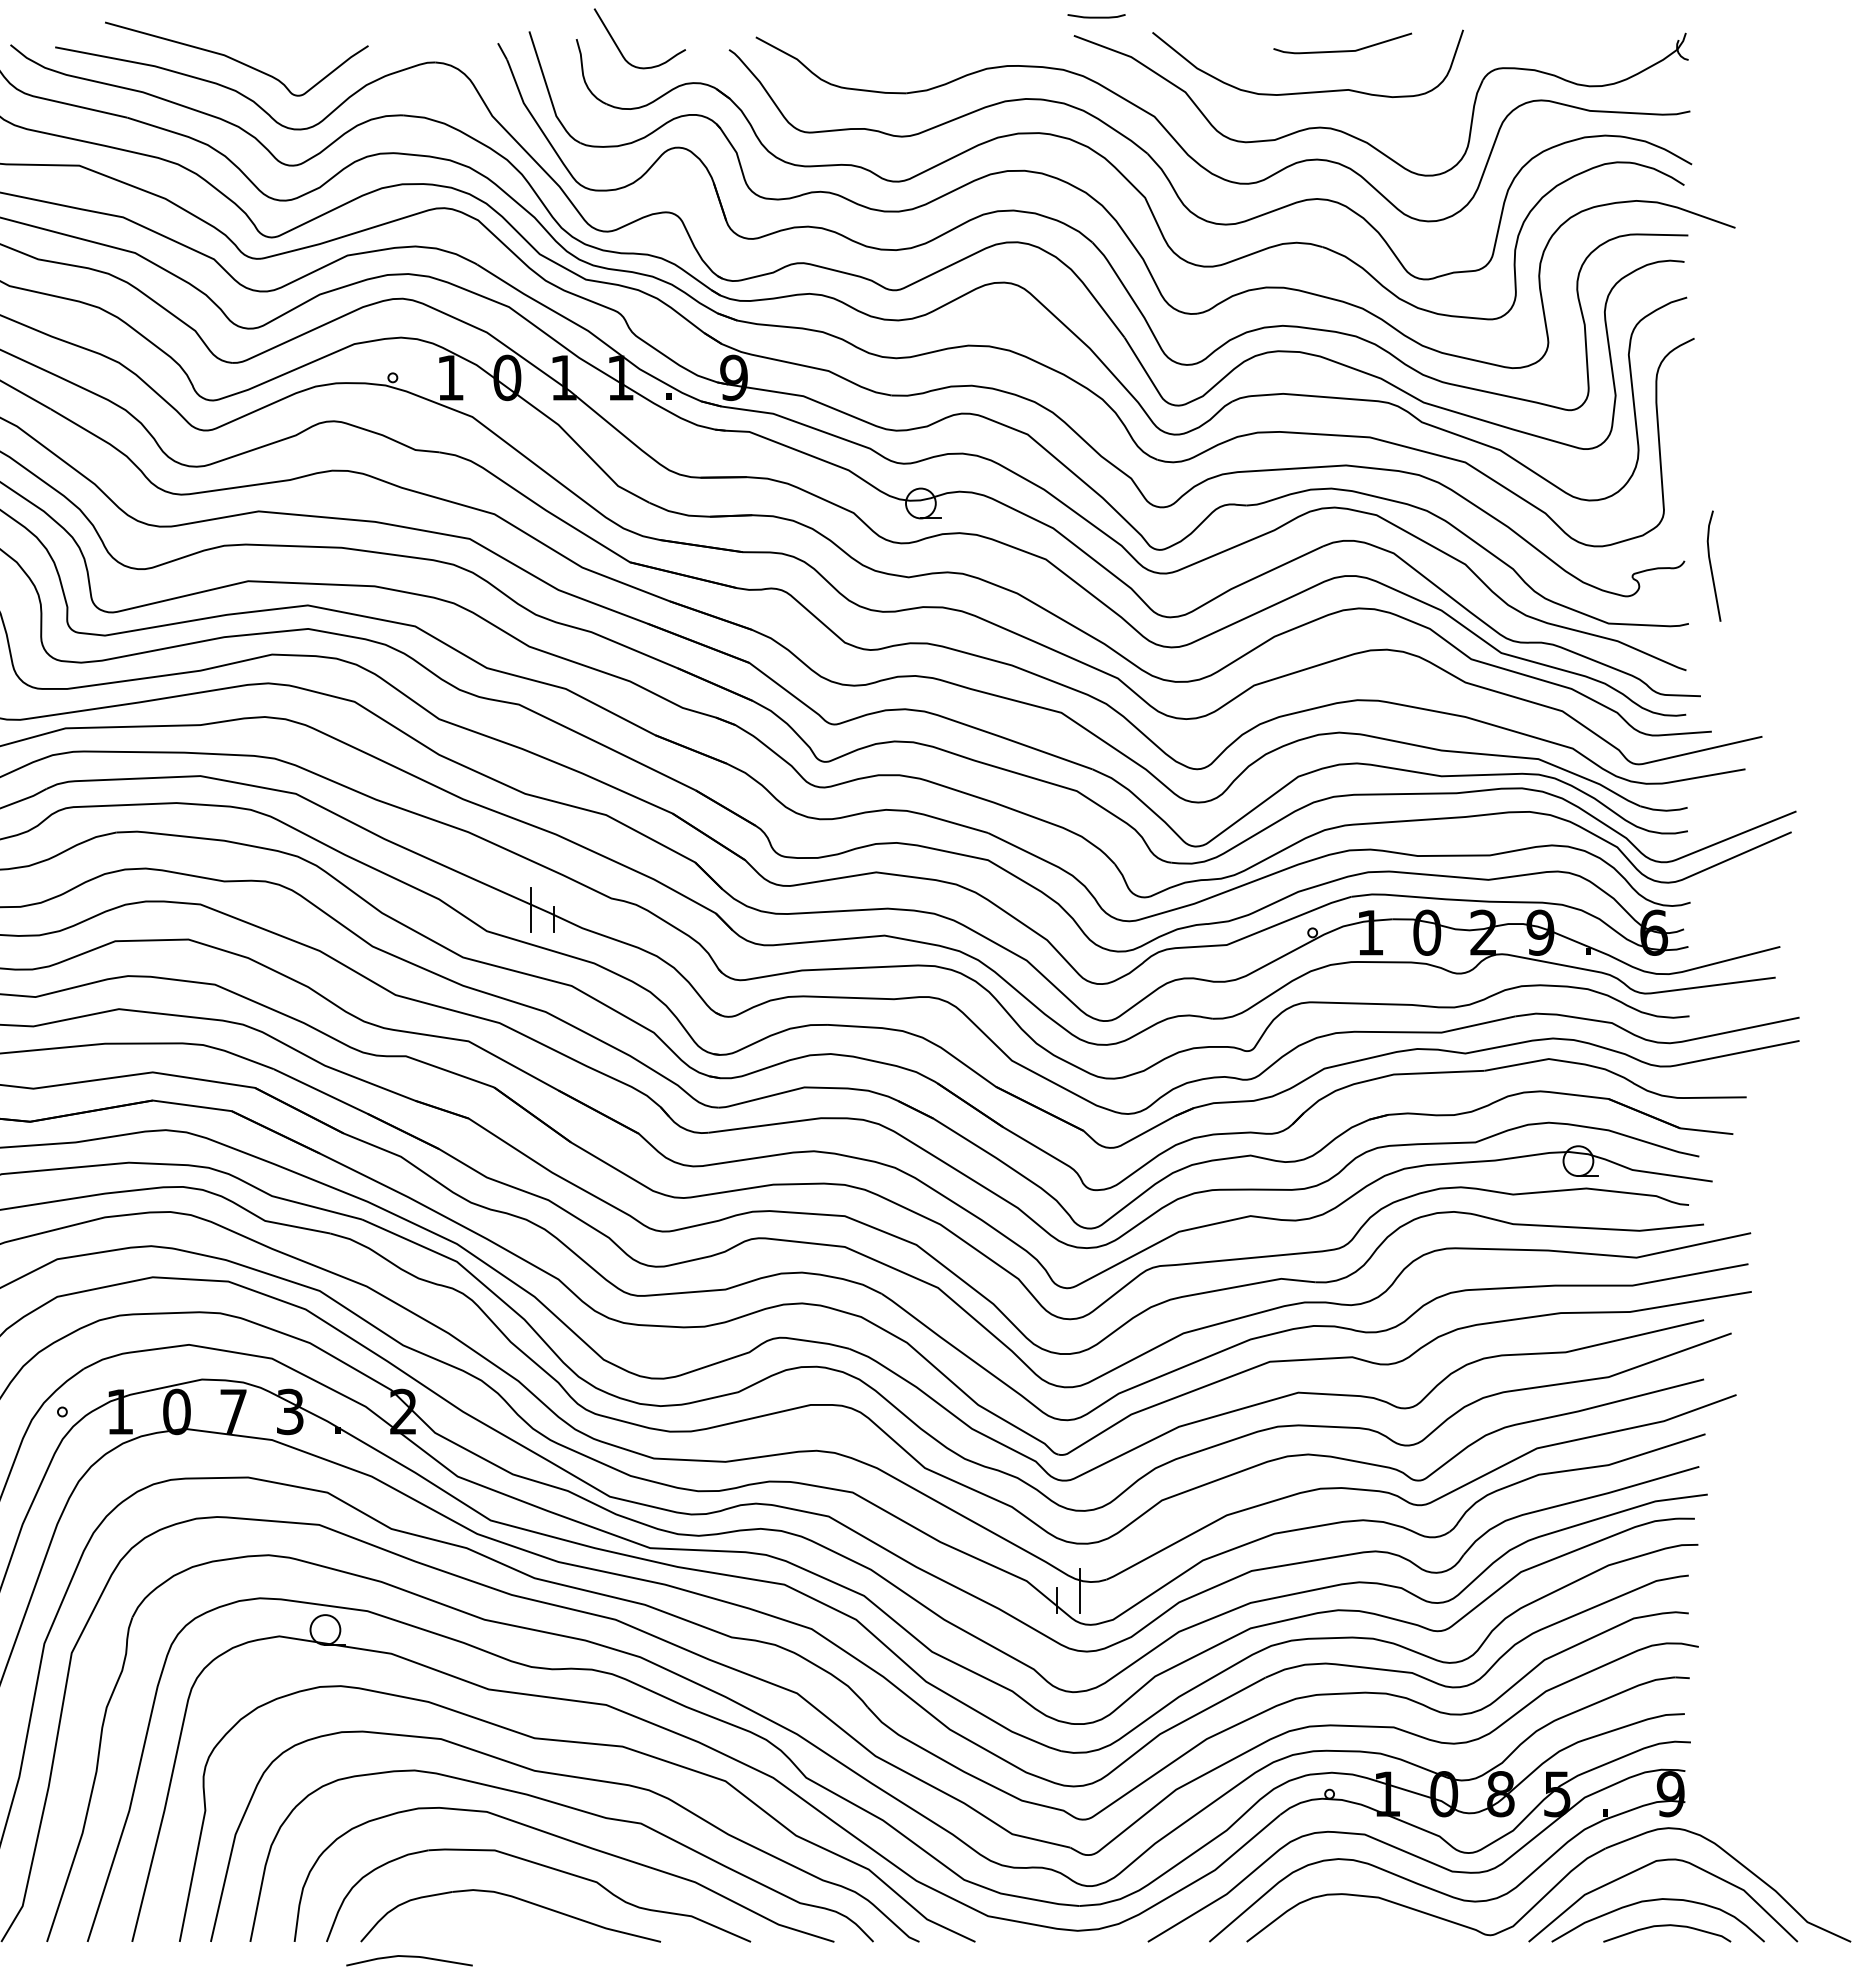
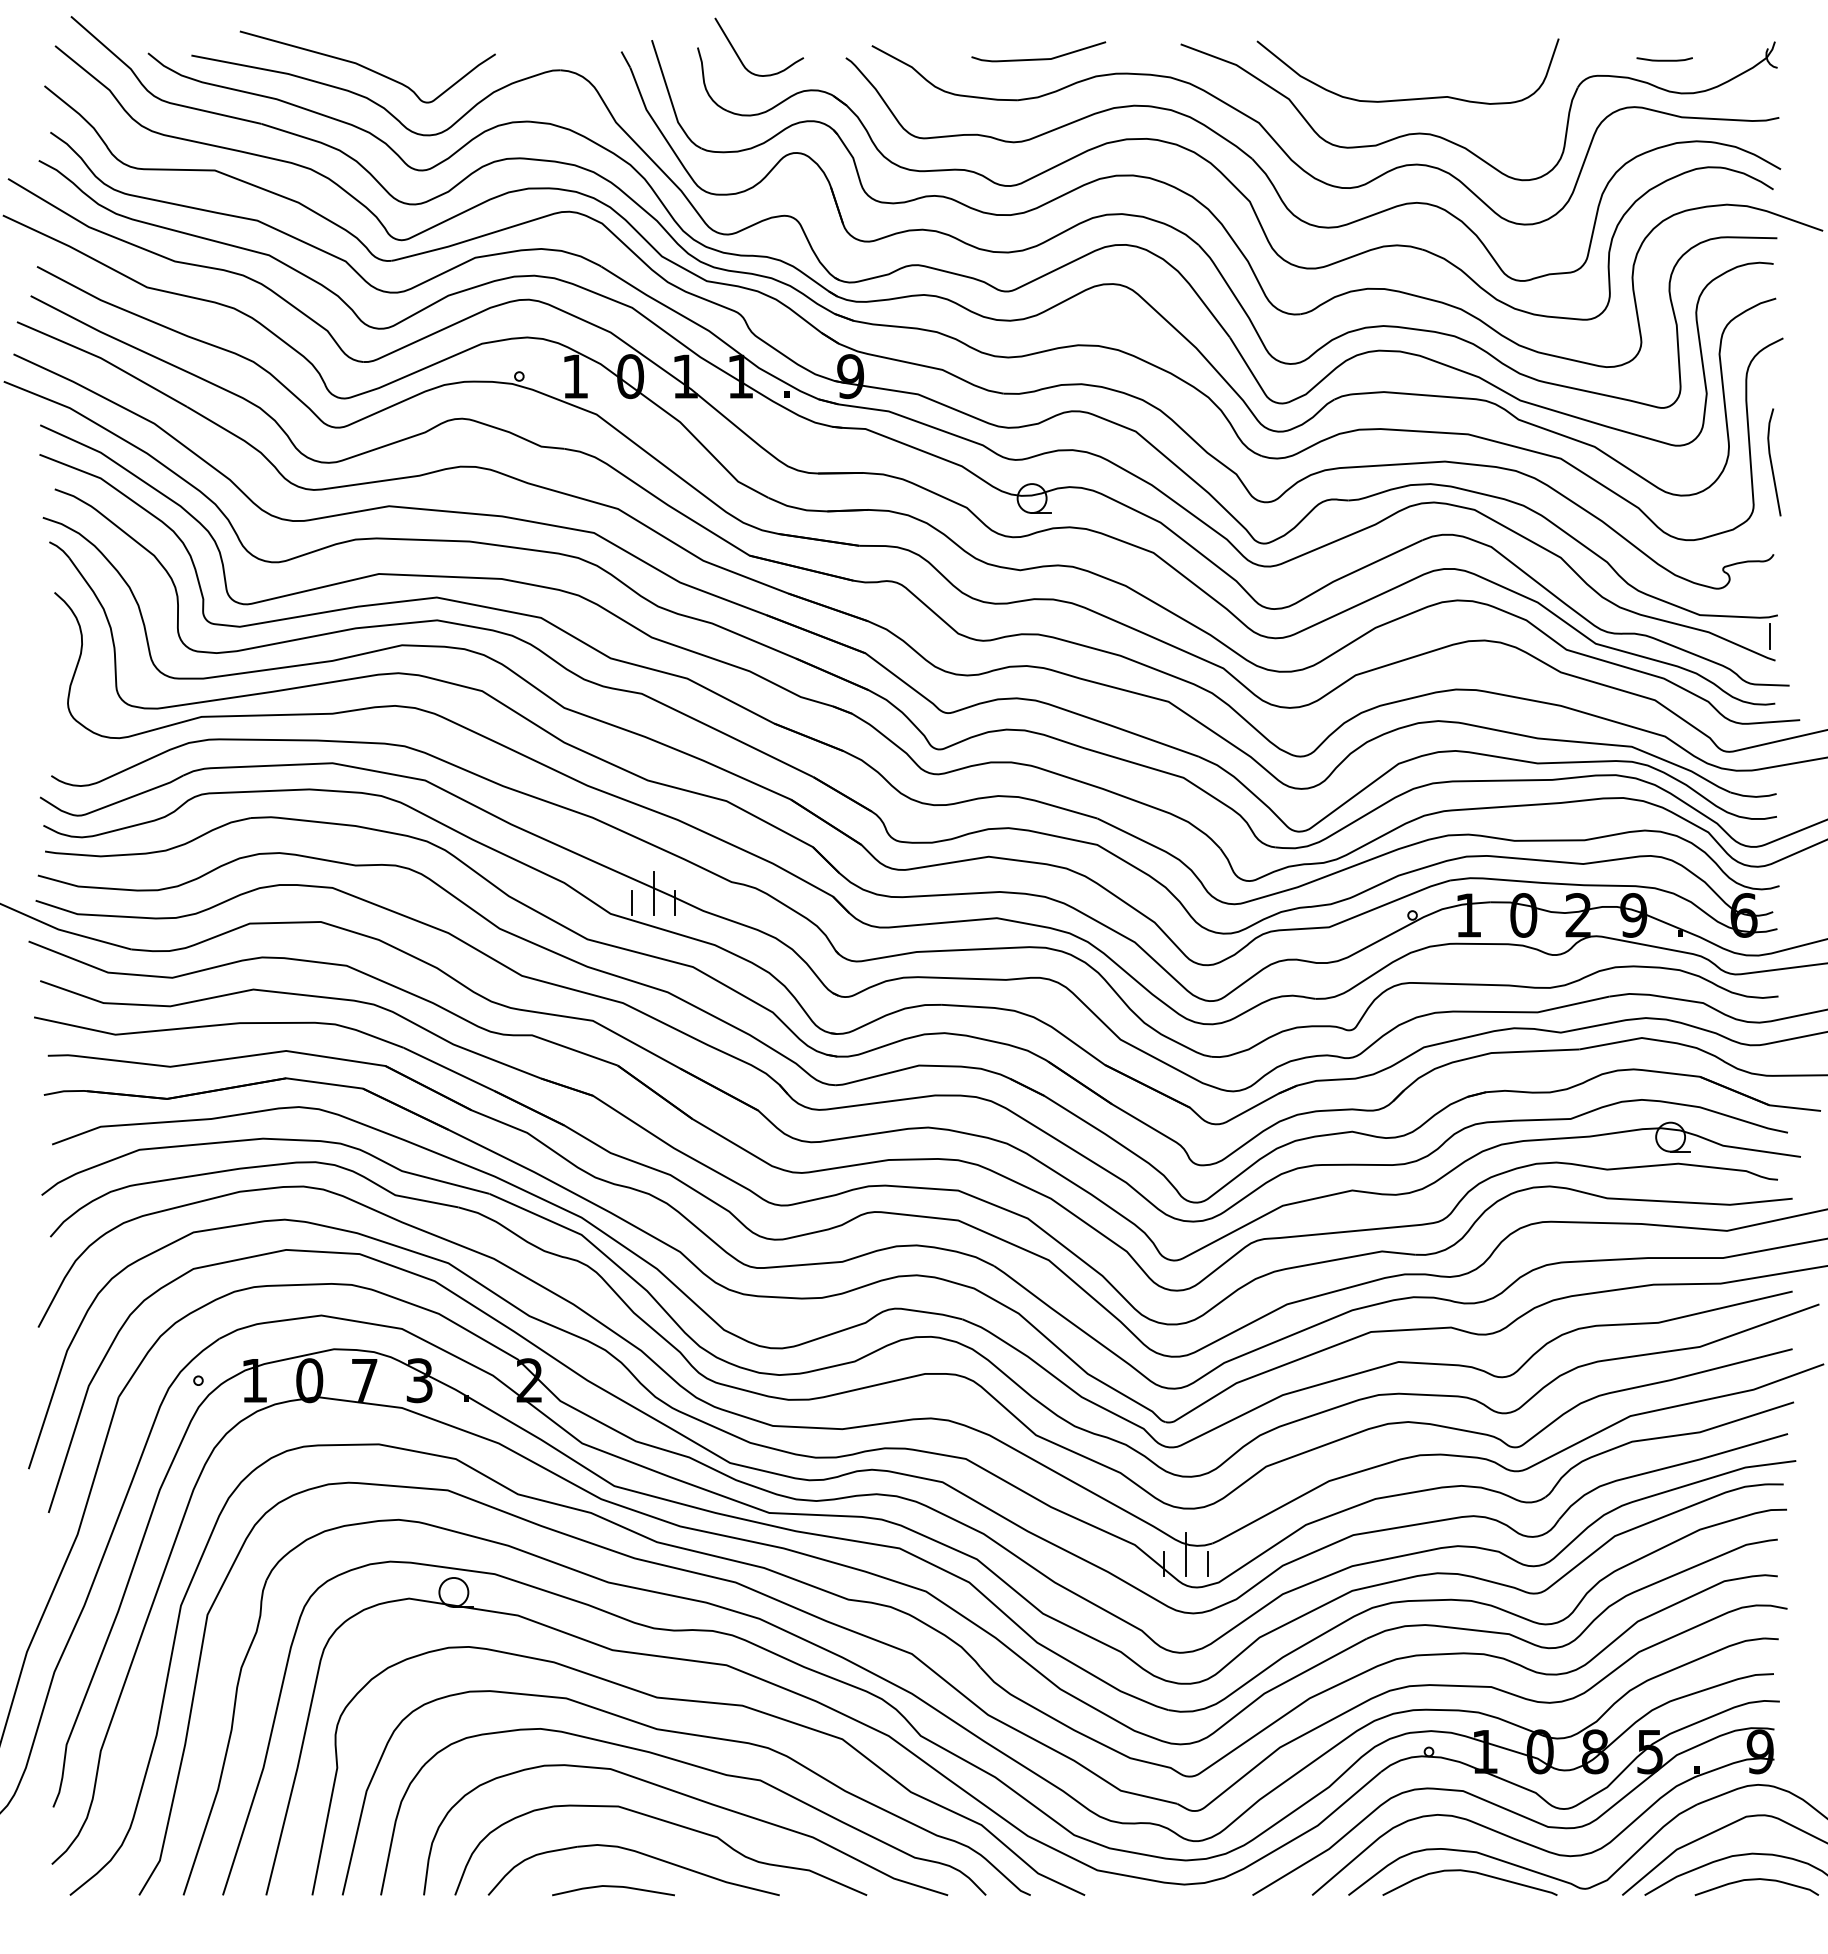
curve: (1096, 16) -> (1664, 59), moved
curve: (1342, 50) -> (1038, 58), moved
line: (1712, 567) -> (1772, 463), moved
line: (1681, 645) -> (1770, 636), added
line: (508, 919) -> (631, 902), added
line: (1101, 1601) -> (1207, 1564), added
curve: (1375, 1919) -> (1473, 1873), added
curve: (409, 1957) -> (613, 1887), moved

